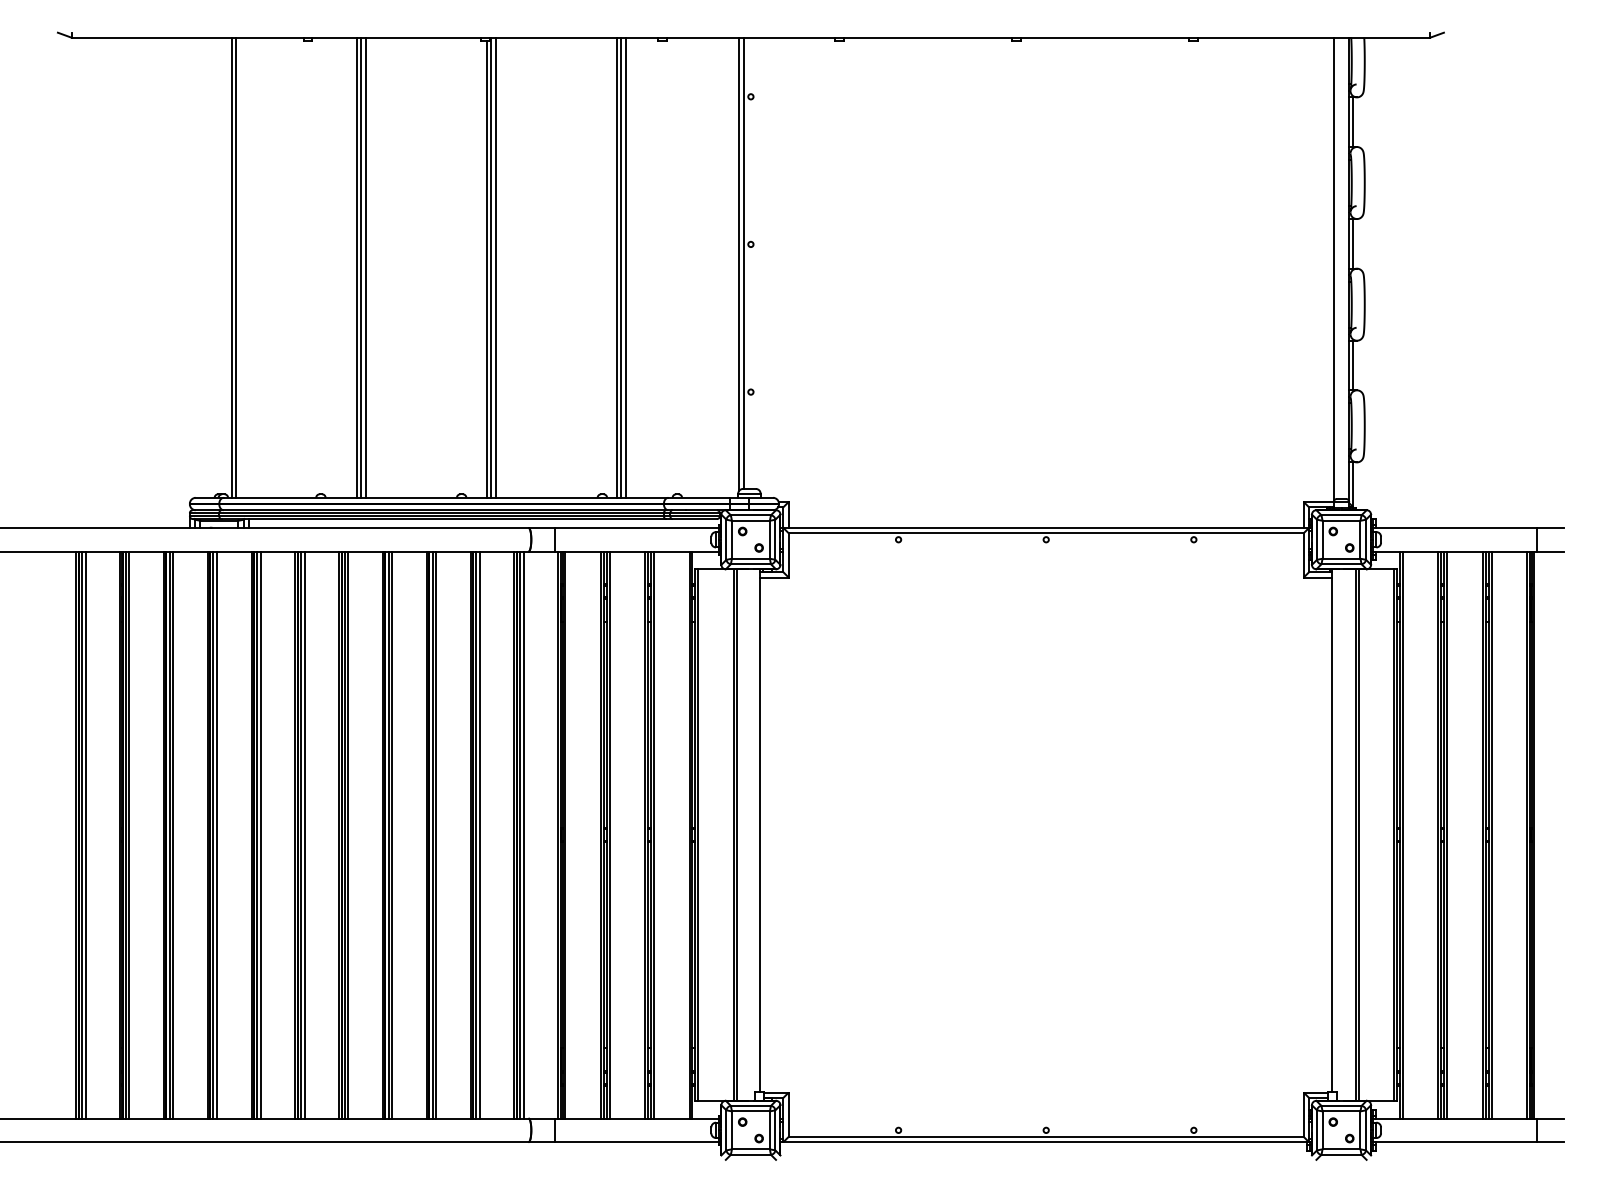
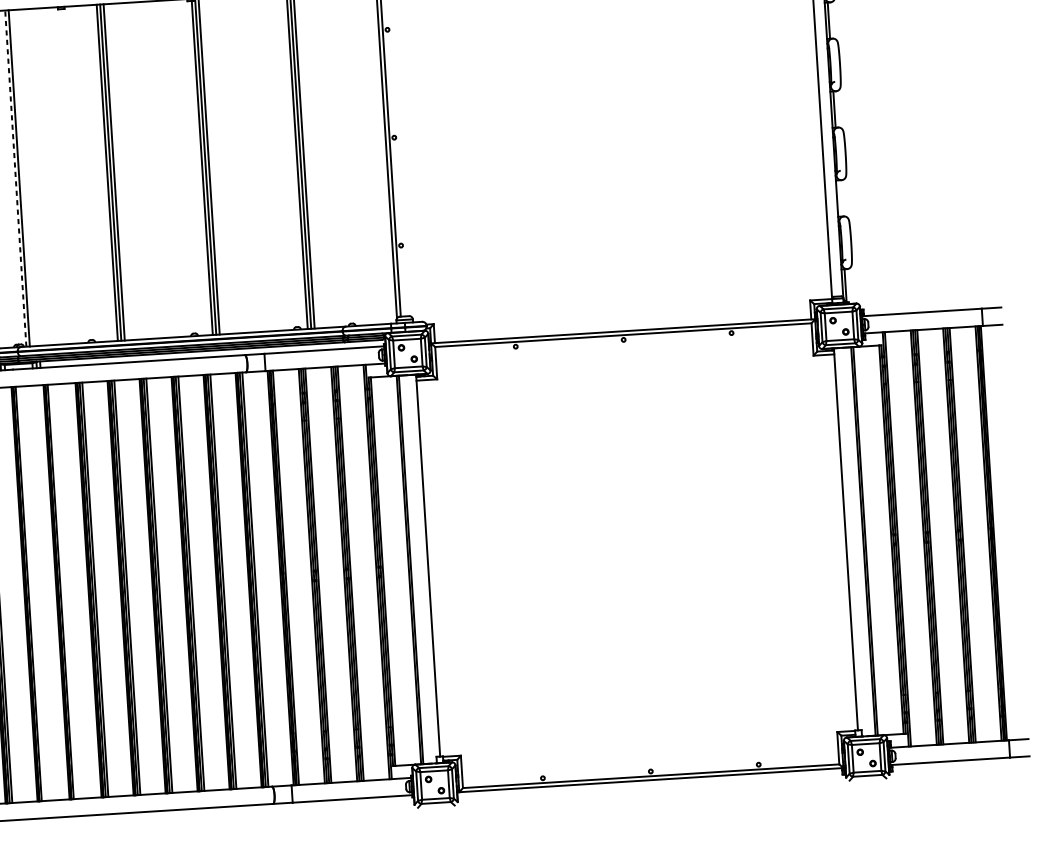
line: (231, 267) -> (15, 178), solid -> dashed
line: (1353, 365) -> (840, 198), removed
line: (217, 834) -> (31, 593), removed
line: (260, 834) -> (63, 591), removed

